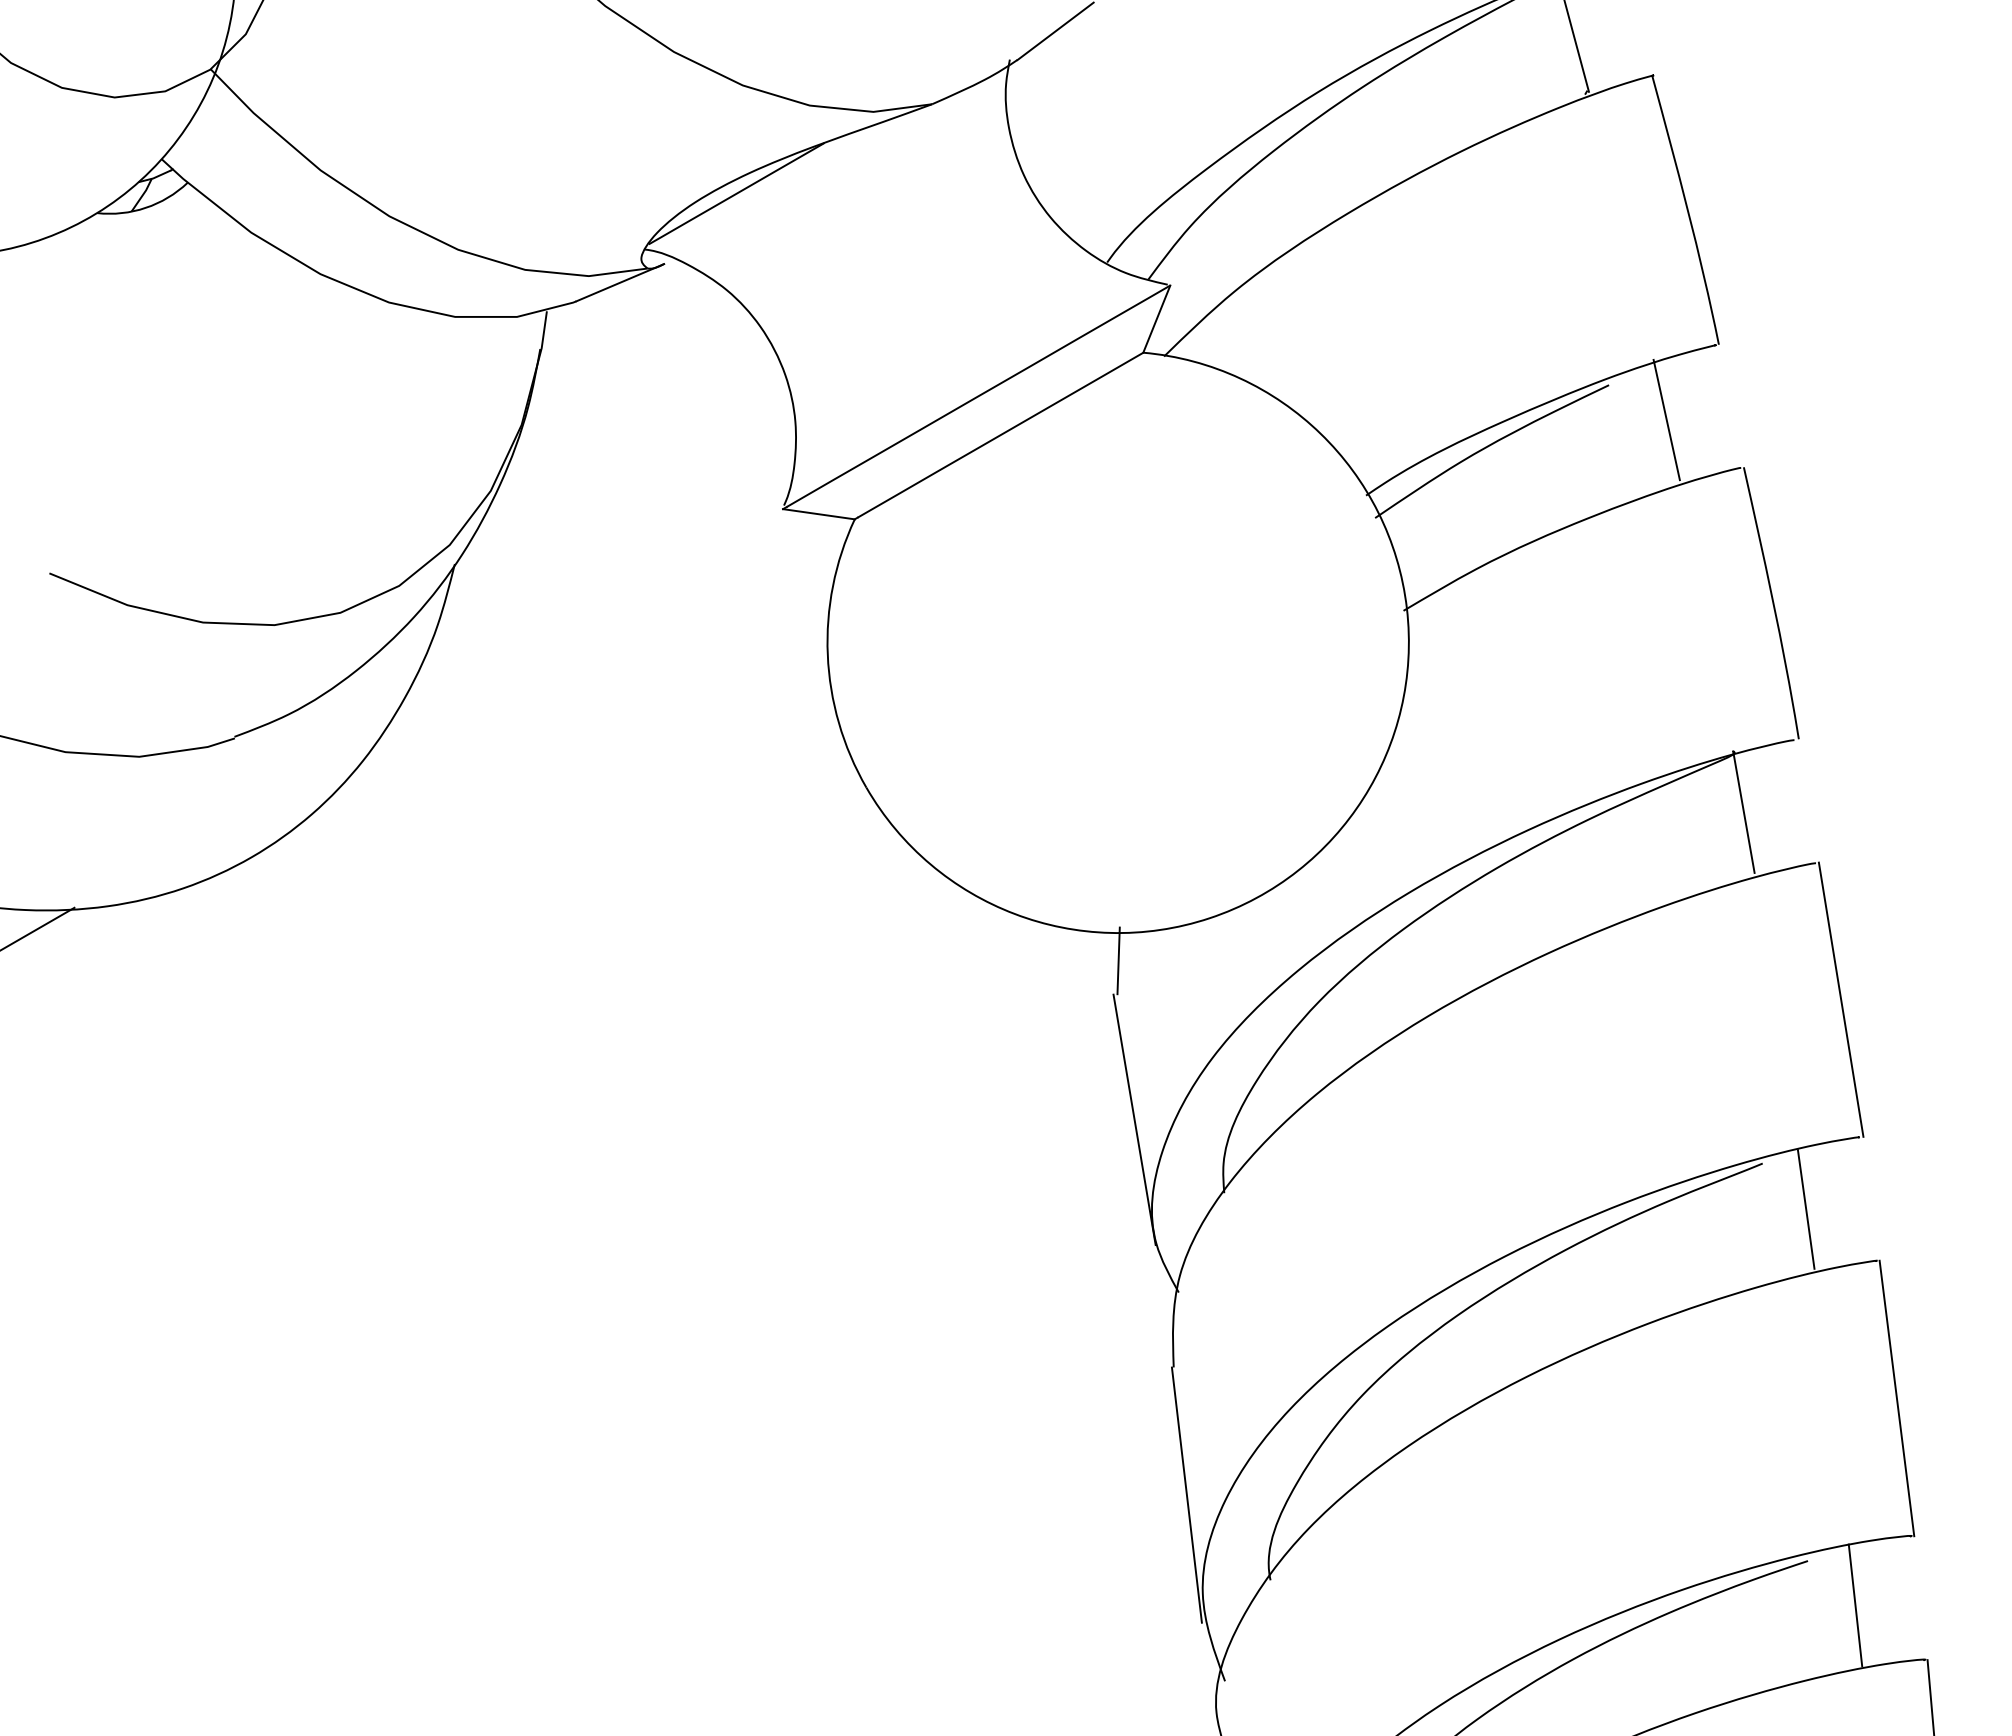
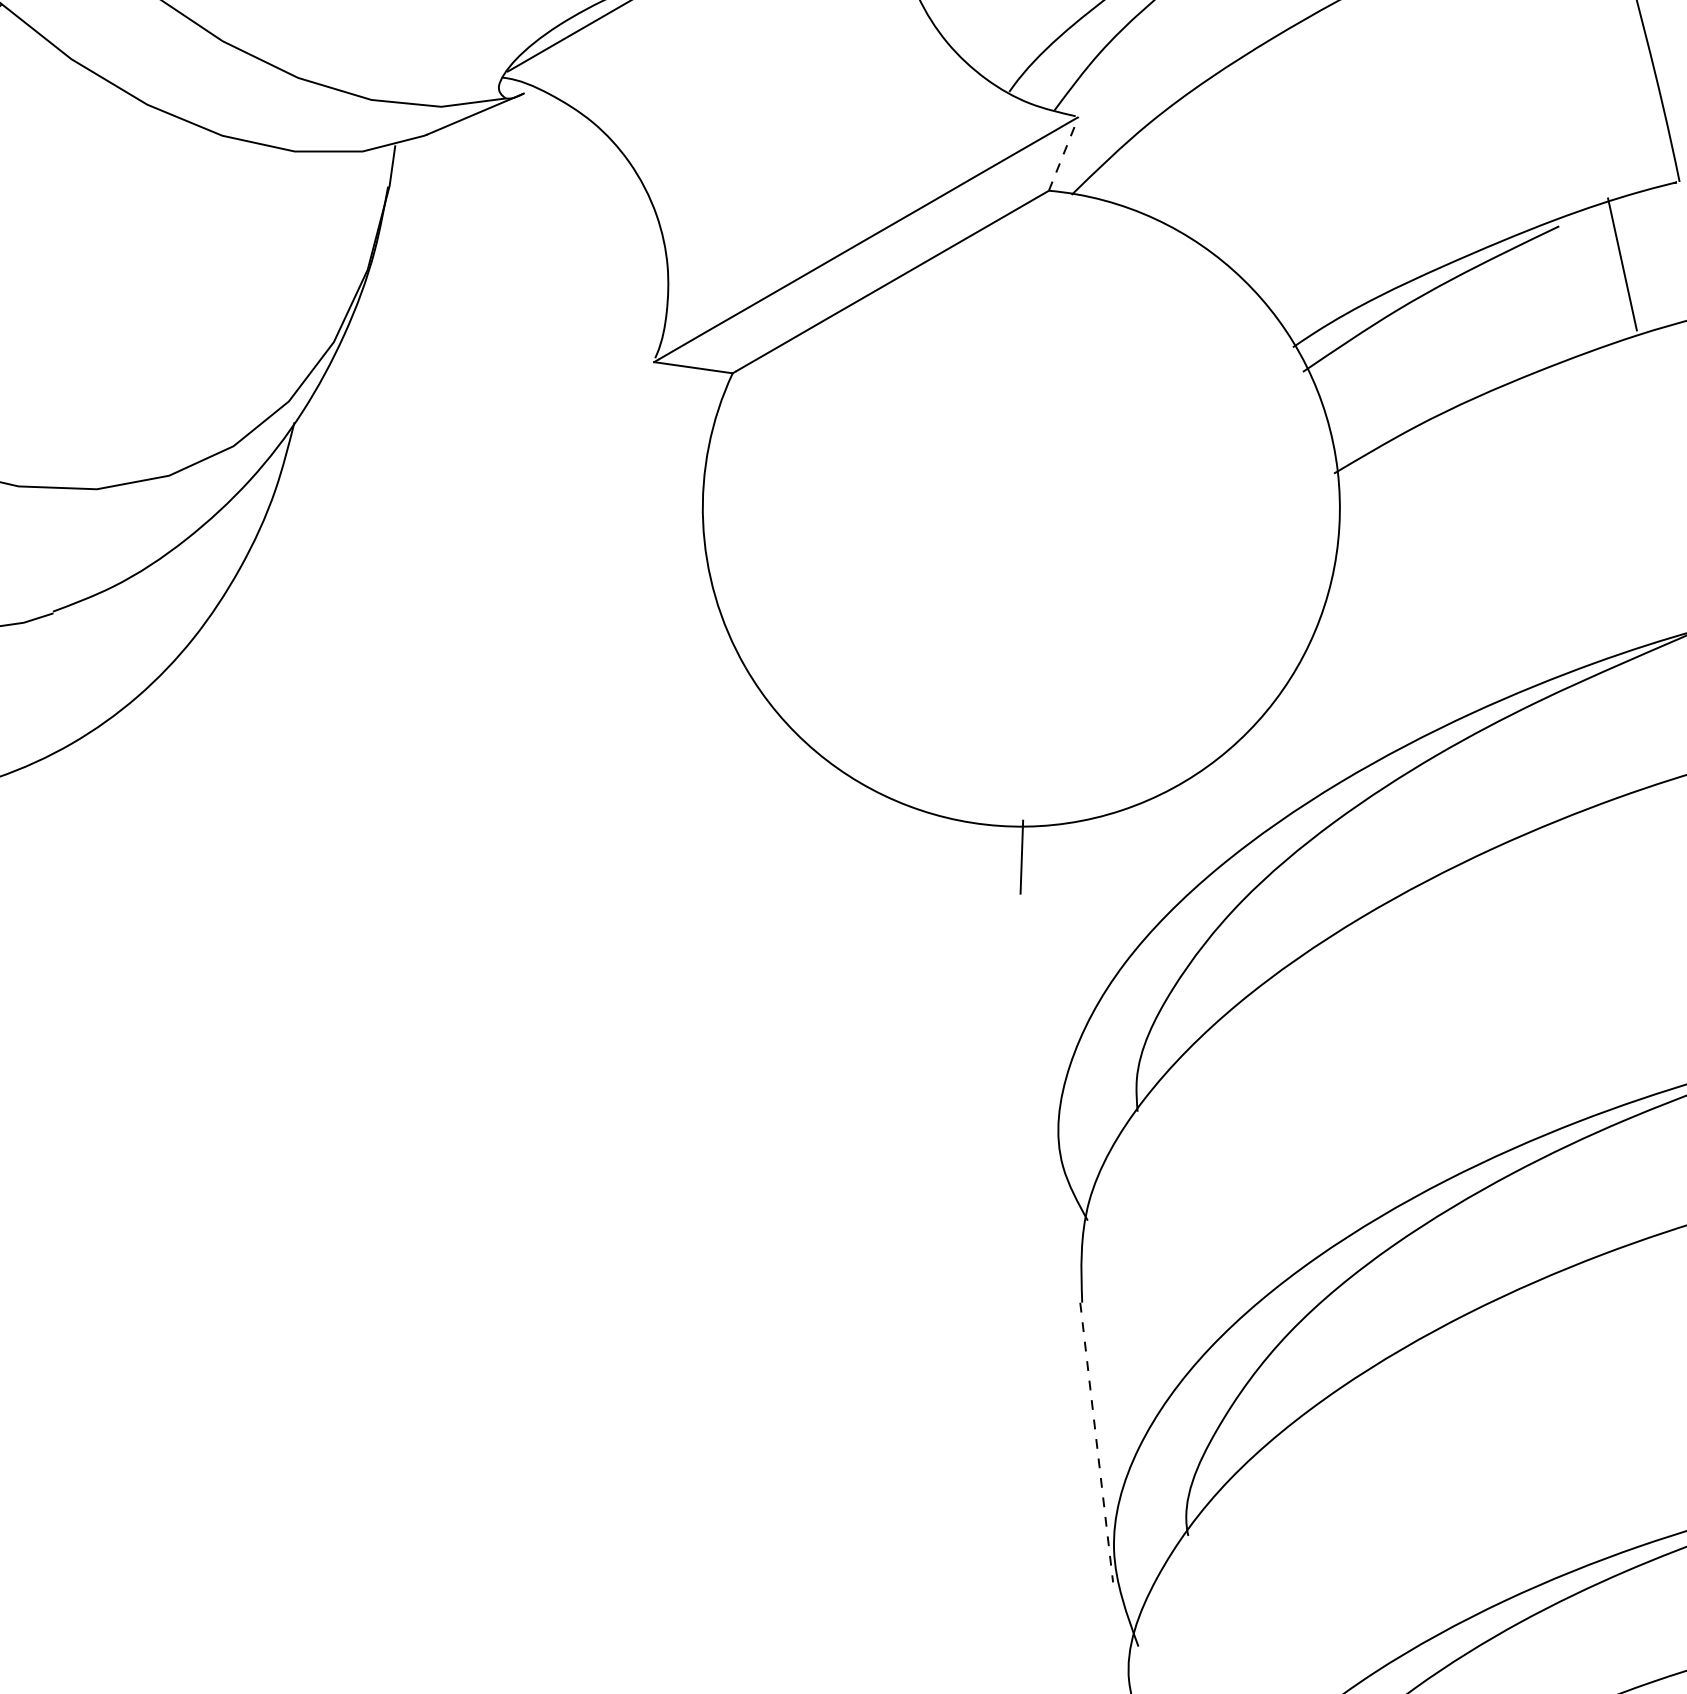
line: (1157, 318) -> (1064, 153), solid -> dashed
line: (1134, 1119) -> (1039, 1030), removed
line: (1186, 1495) -> (1096, 1442), solid -> dashed

